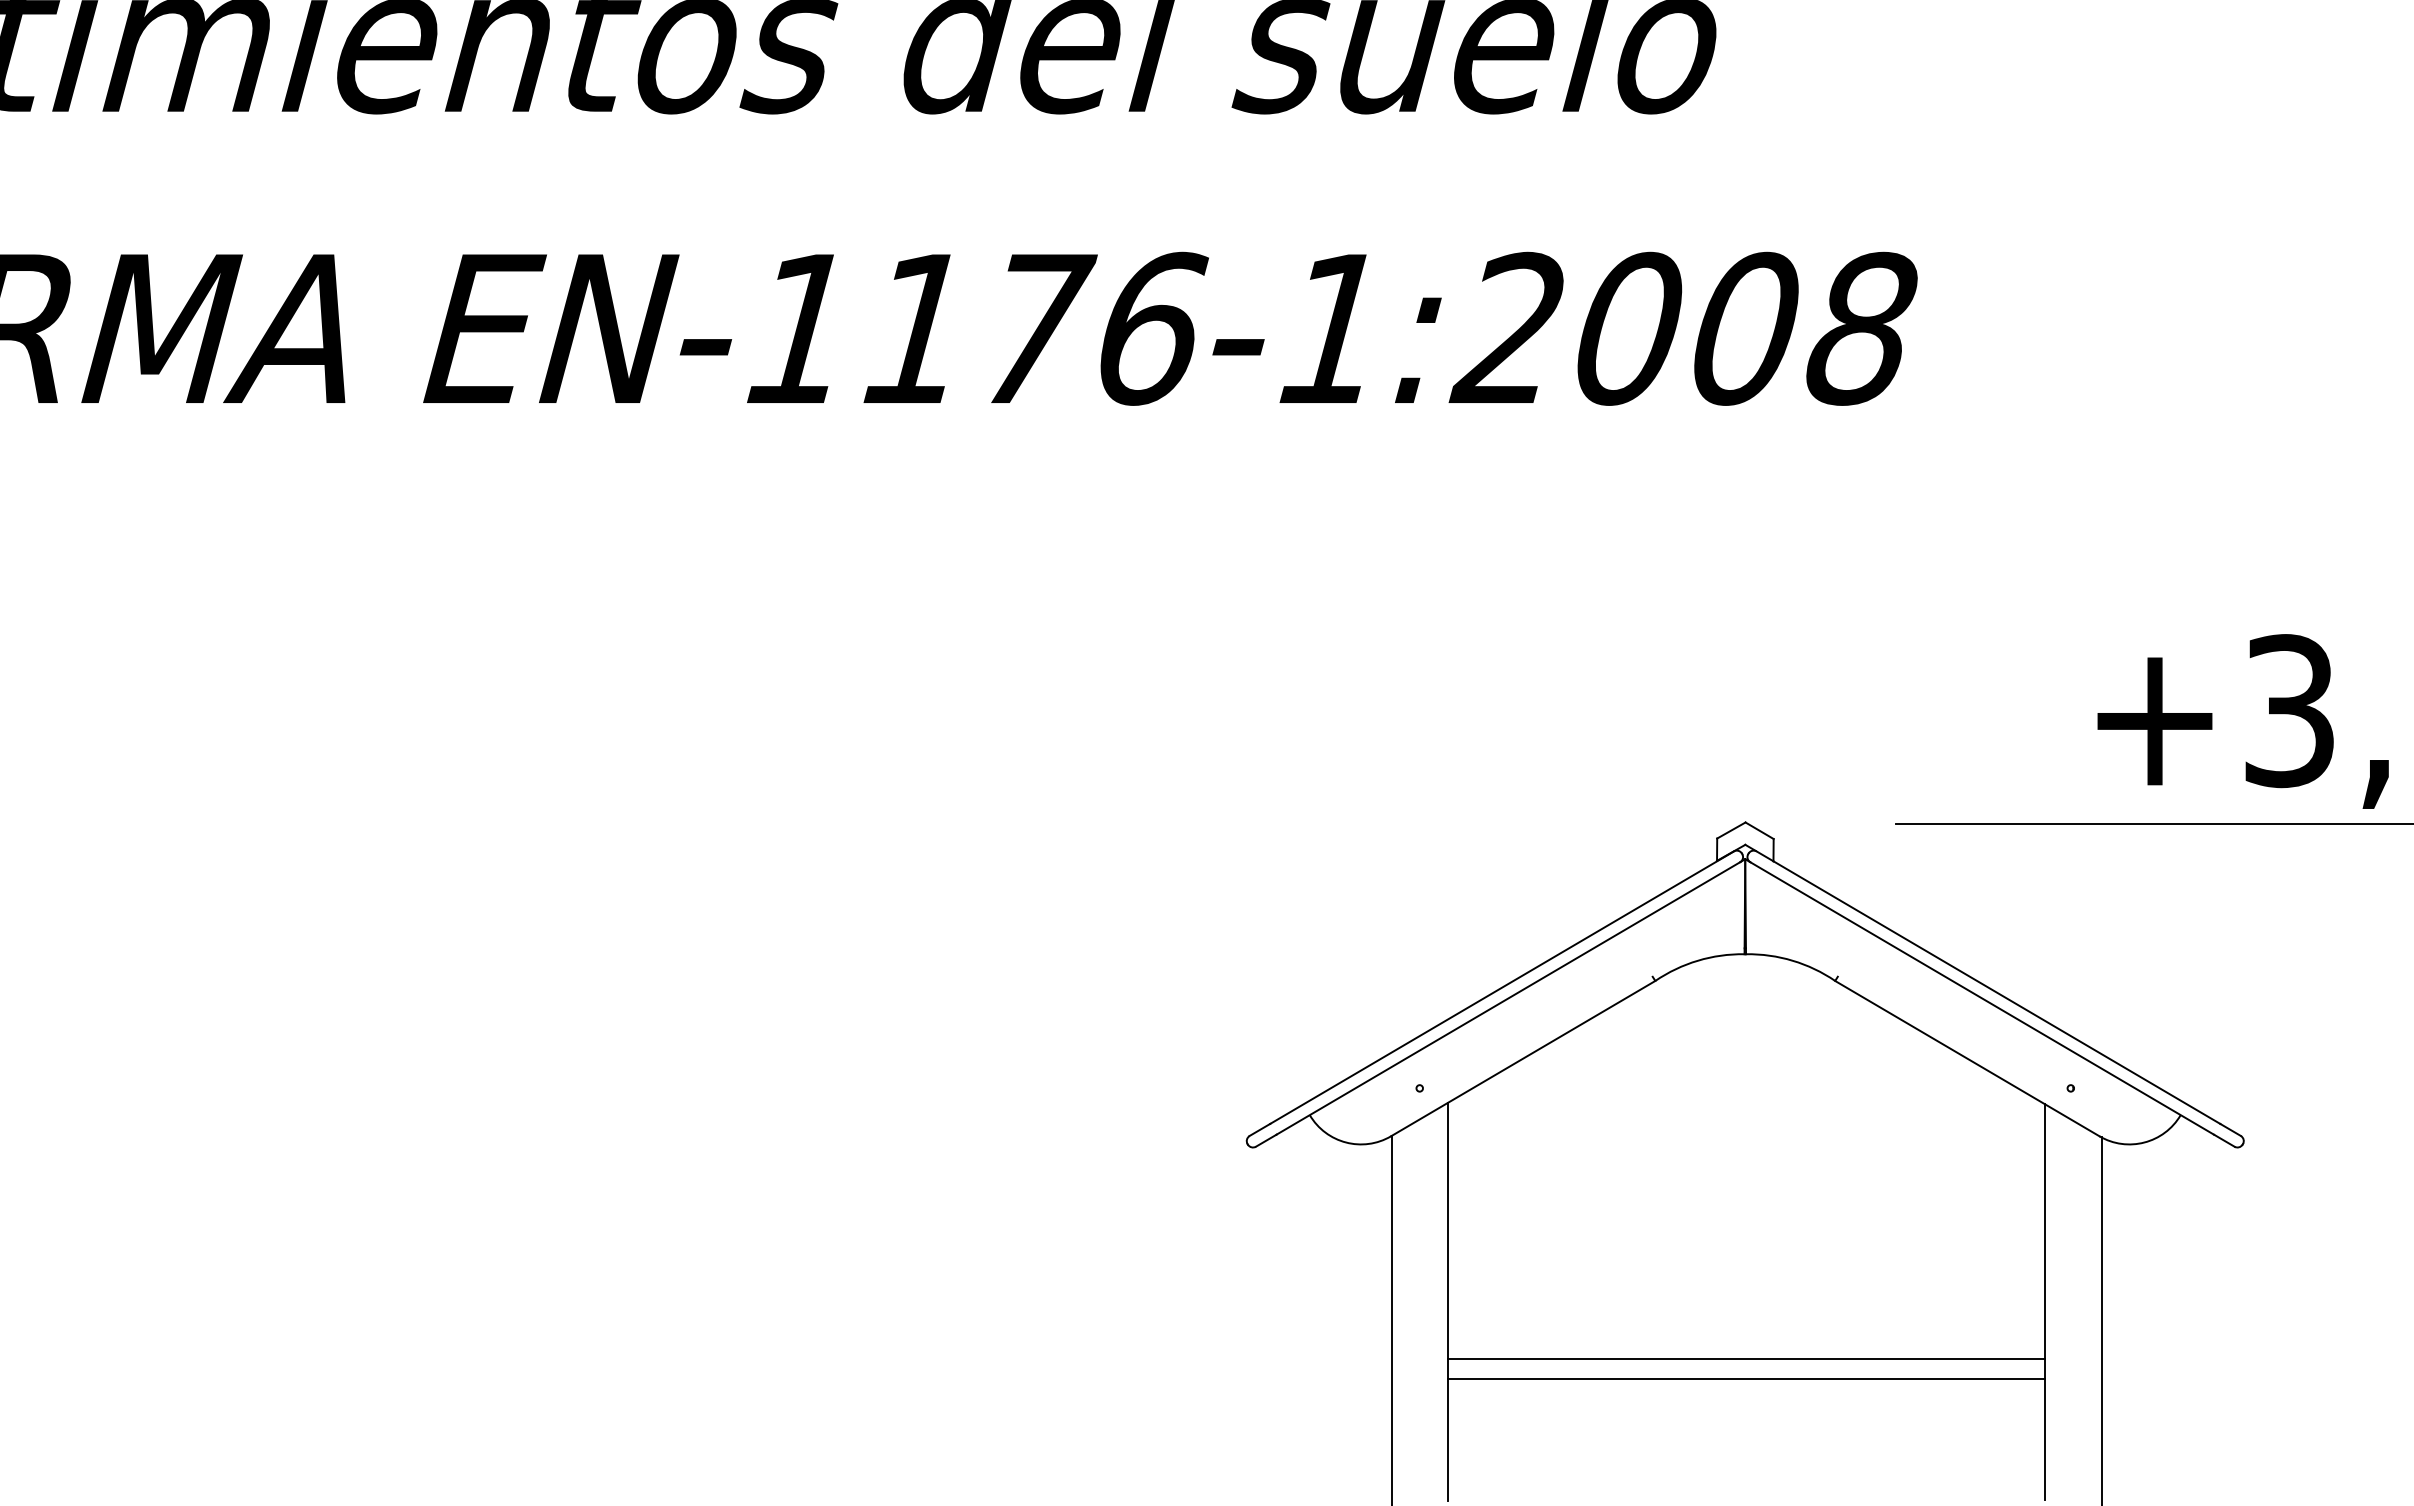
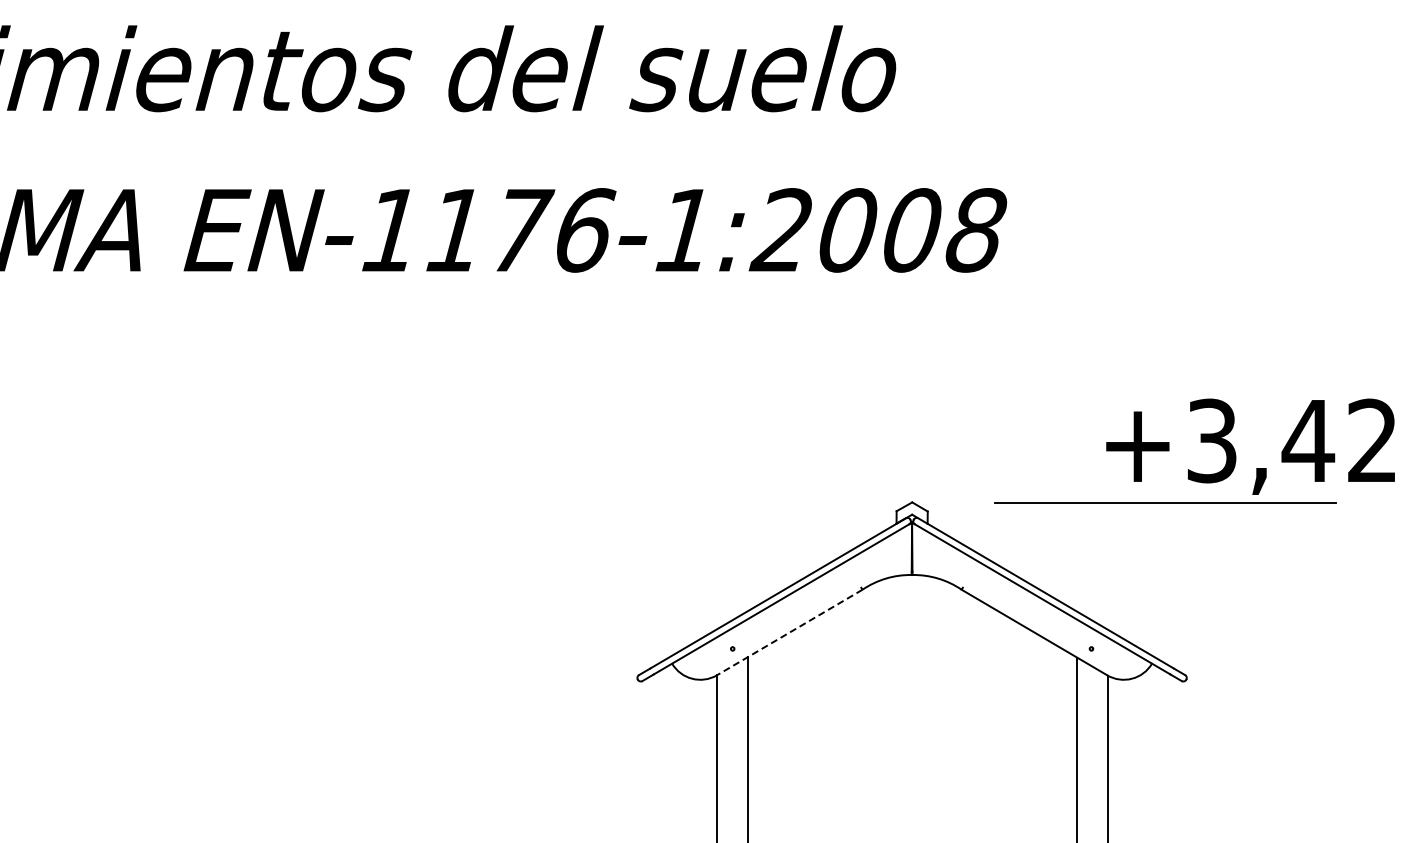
line: (1522, 1058) -> (789, 632), solid -> dashed
line: (1745, 1359) -> (912, 798), removed
line: (1745, 1379) -> (912, 809), removed

